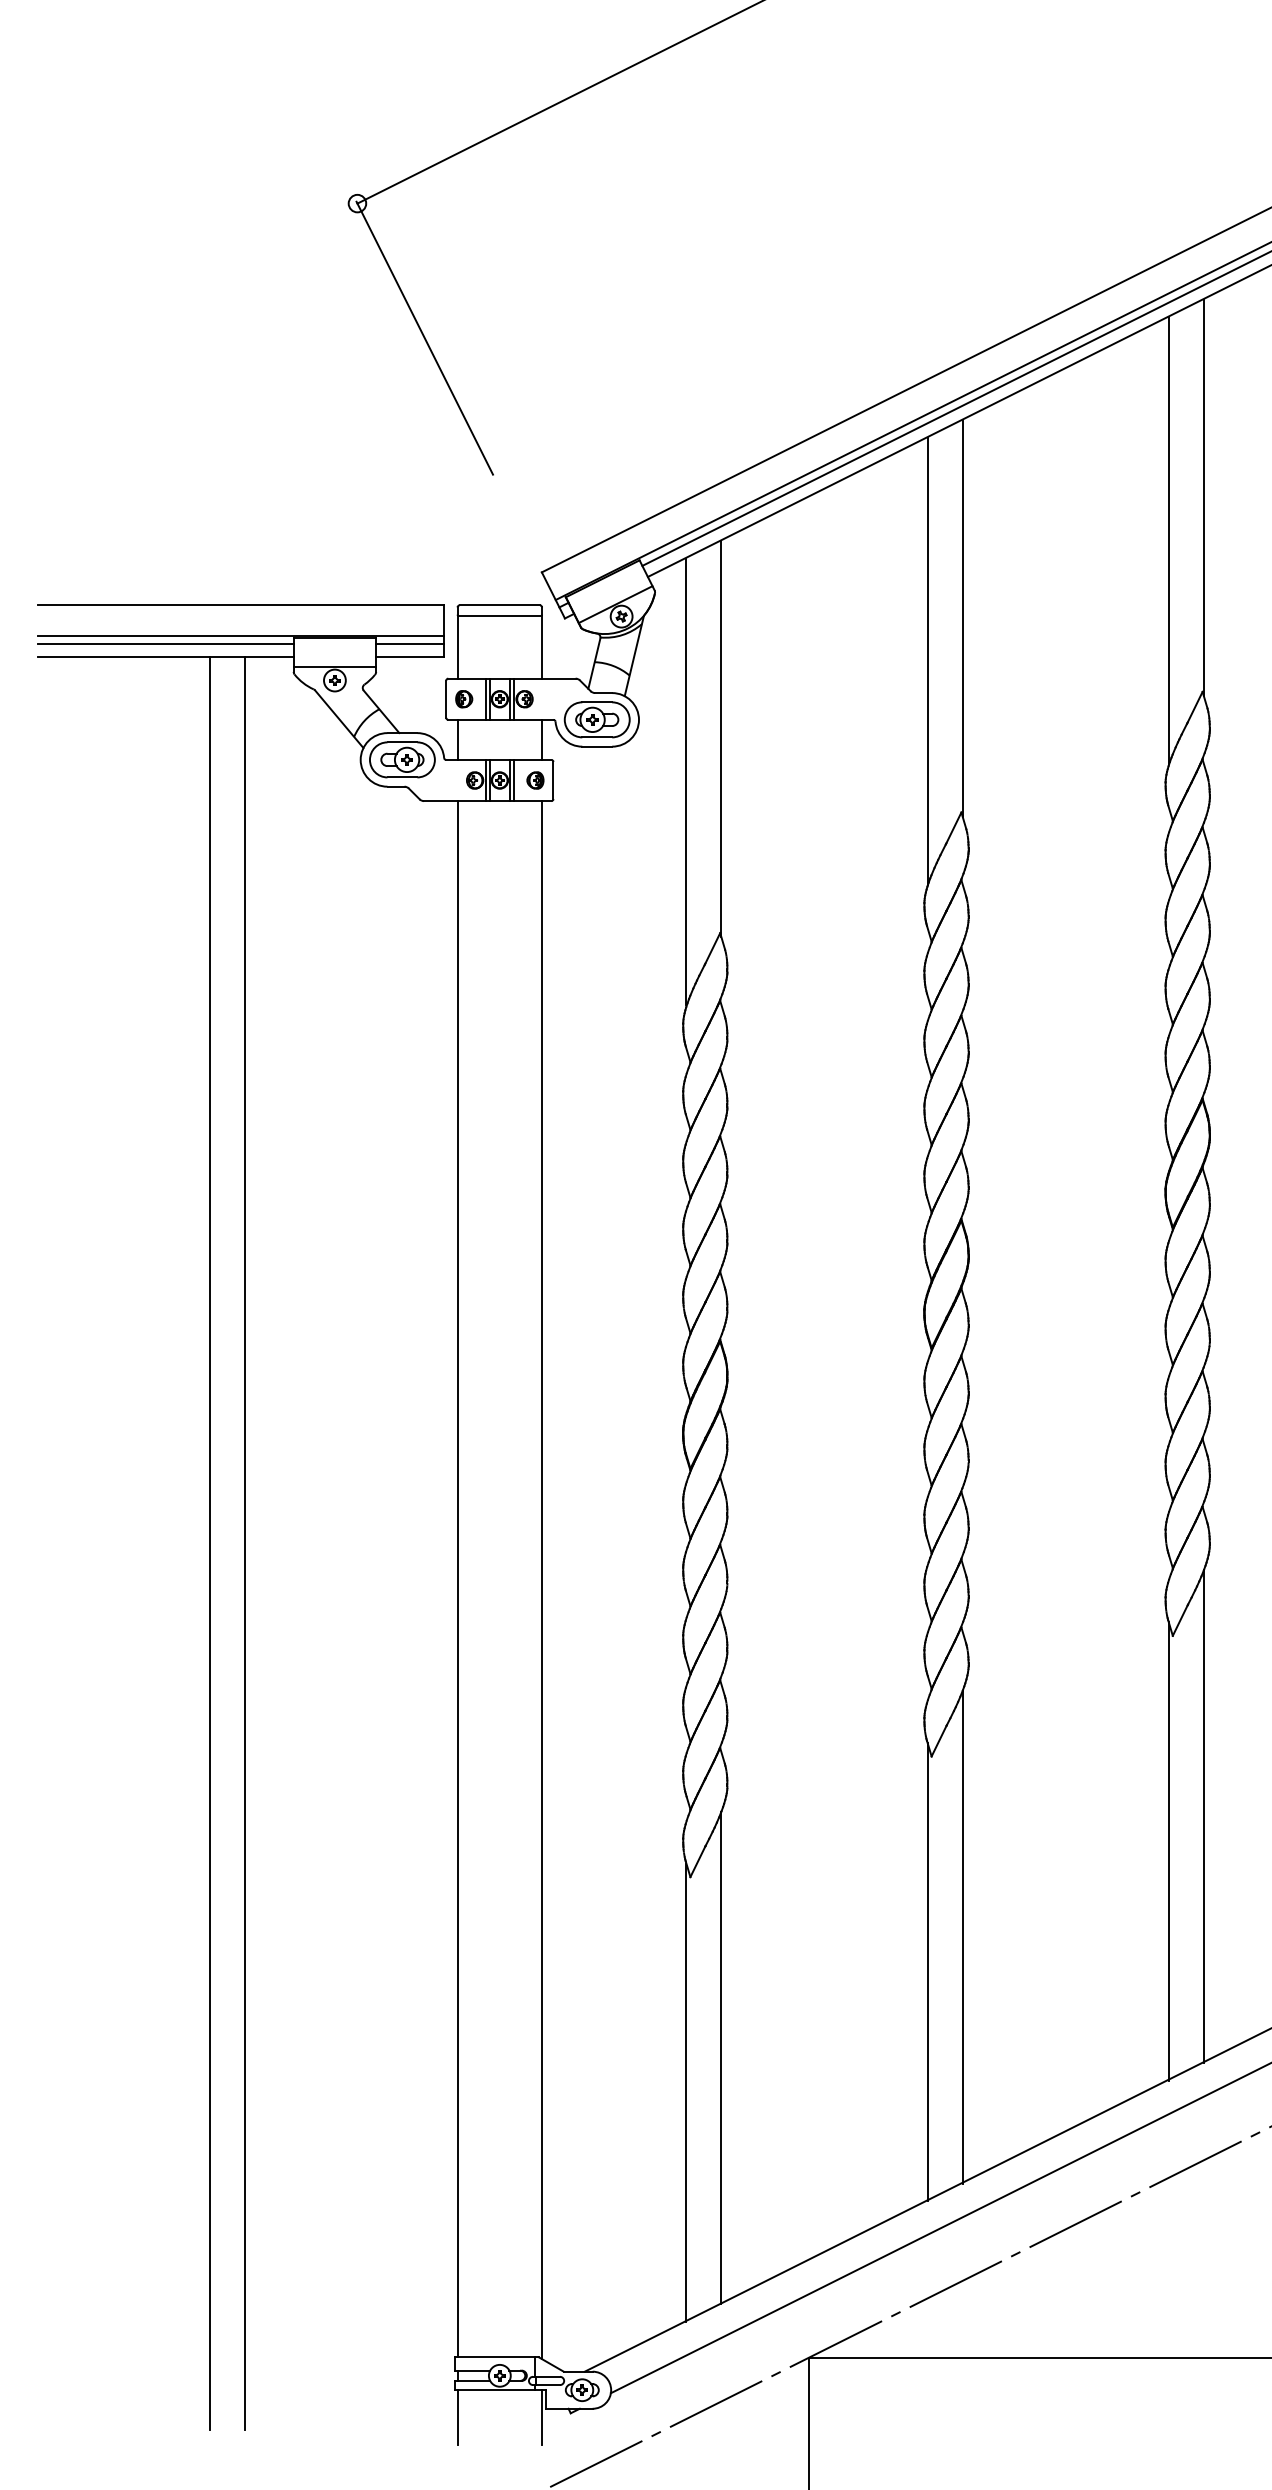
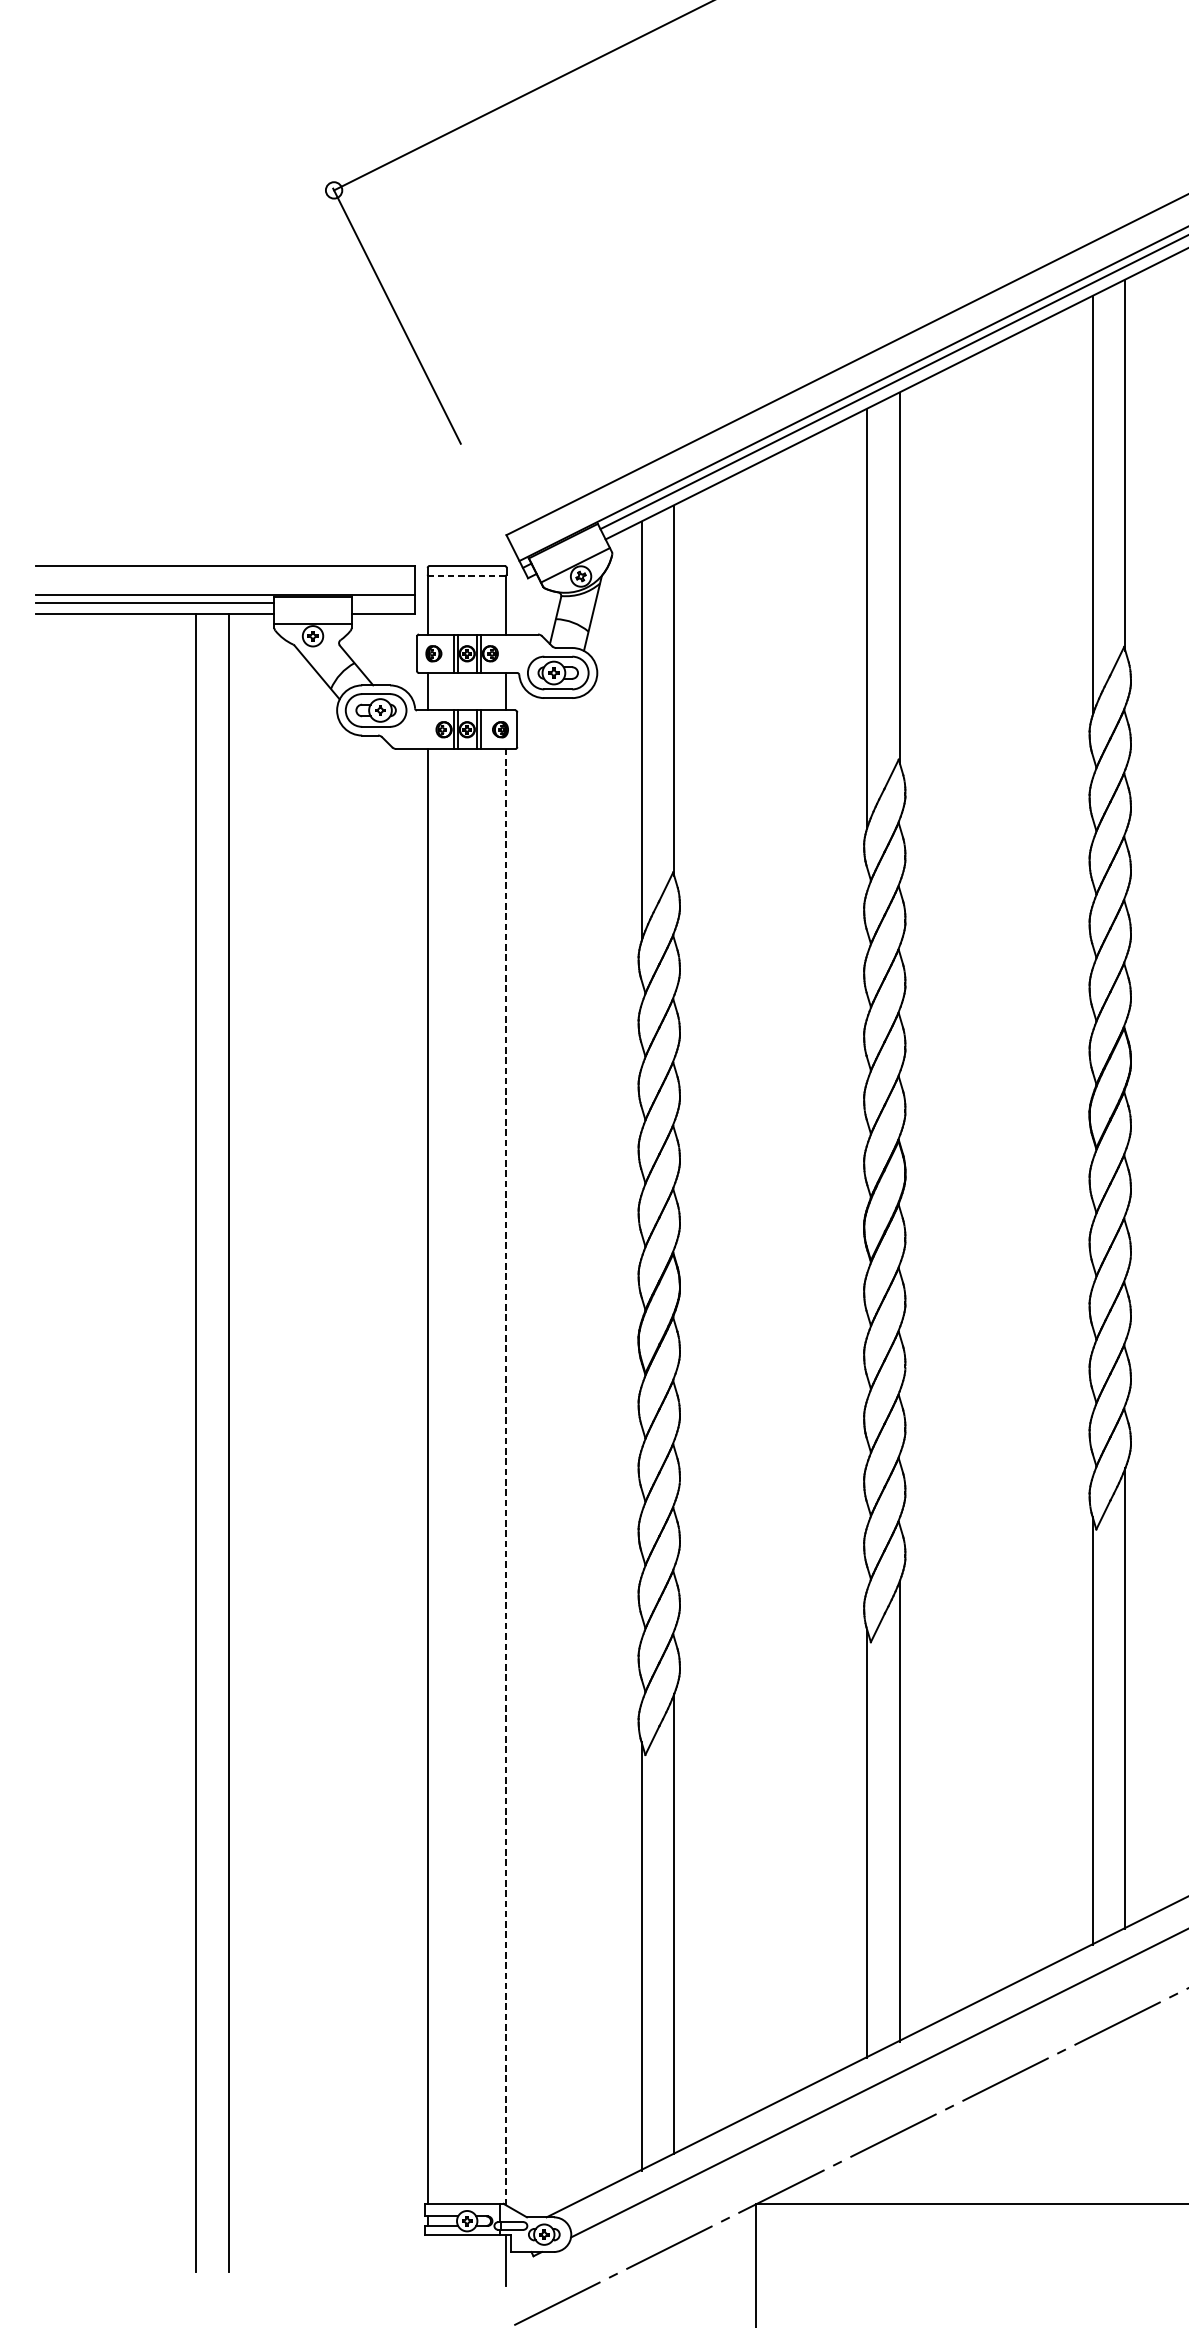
line: (499, 615) -> (466, 575), solid -> dashed
line: (410, 644) -> (383, 602), removed
line: (541, 1580) -> (506, 1477), solid -> dashed
line: (458, 2417) -> (428, 2260), removed

